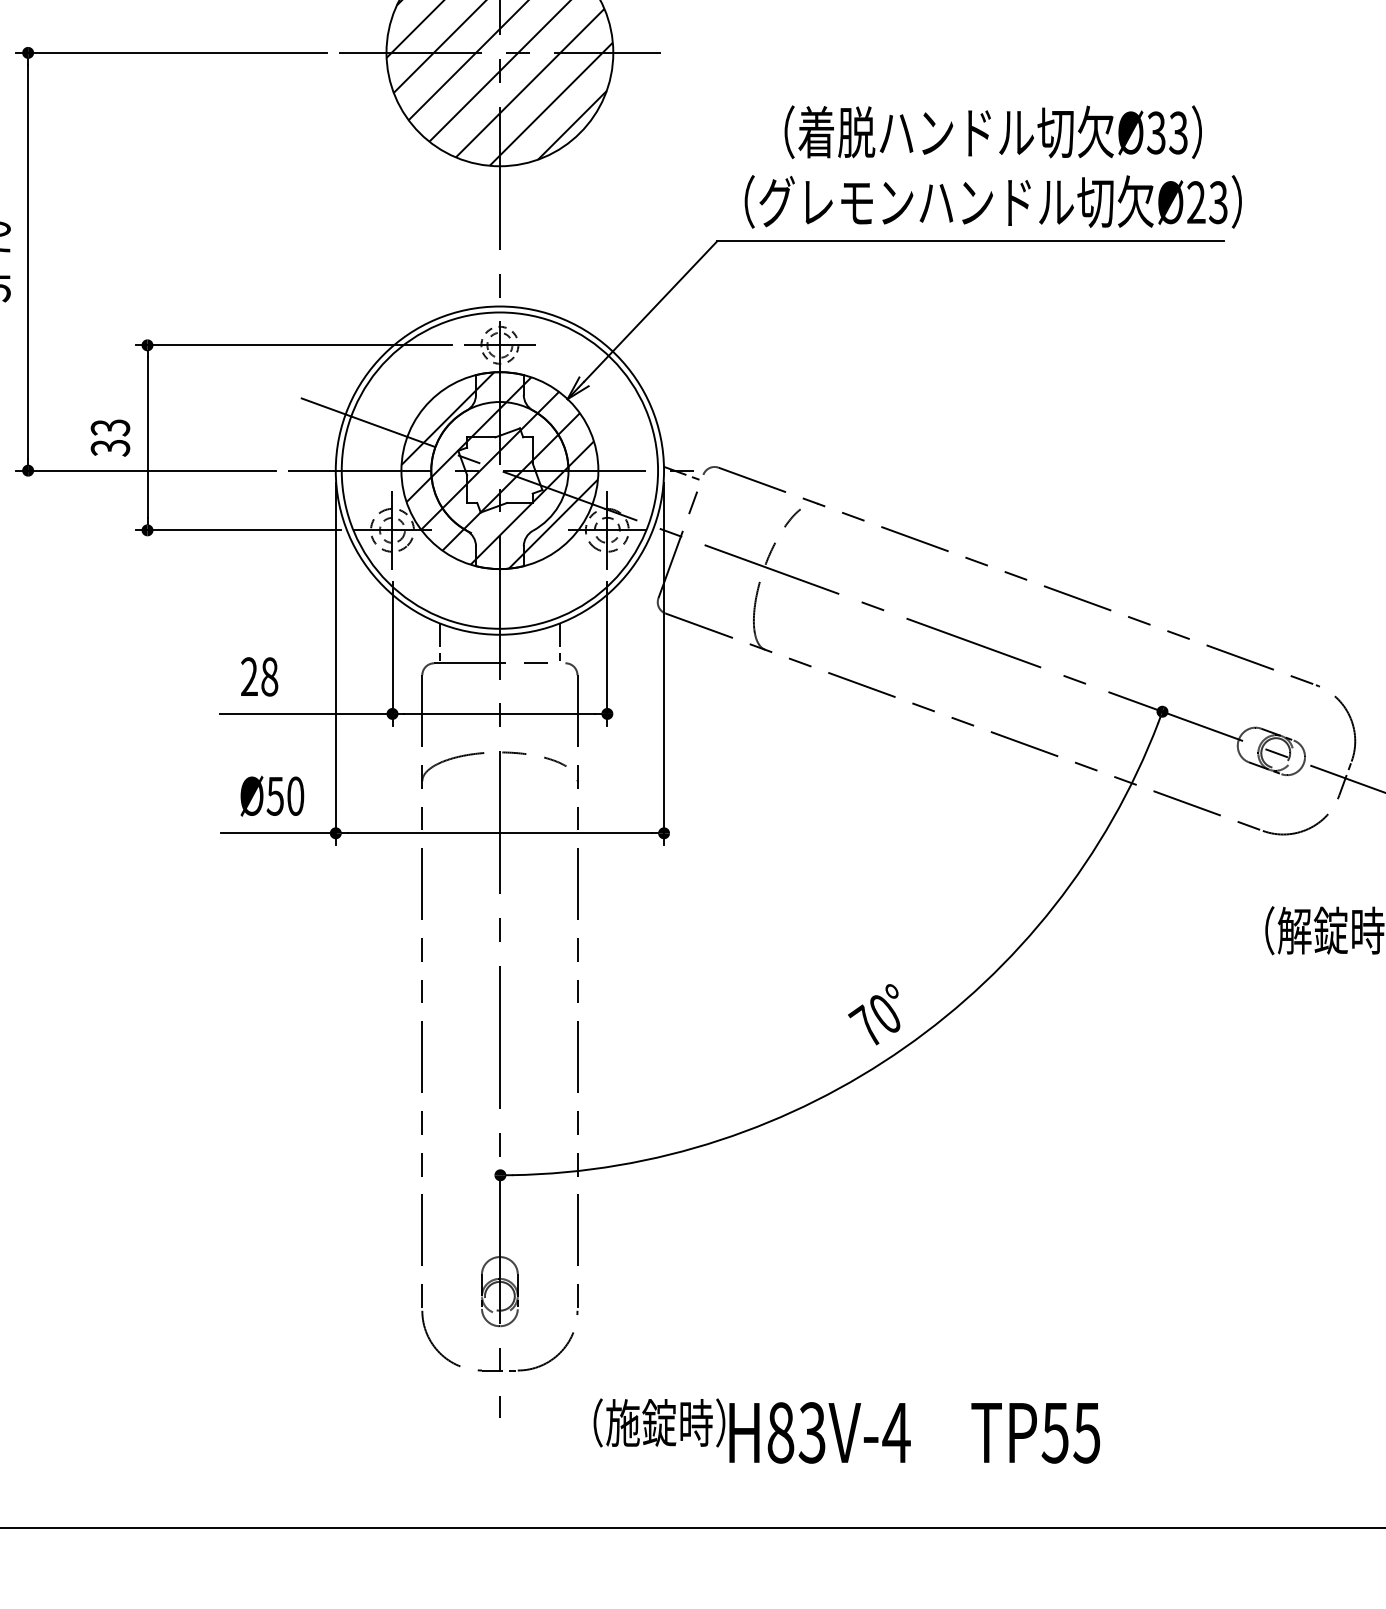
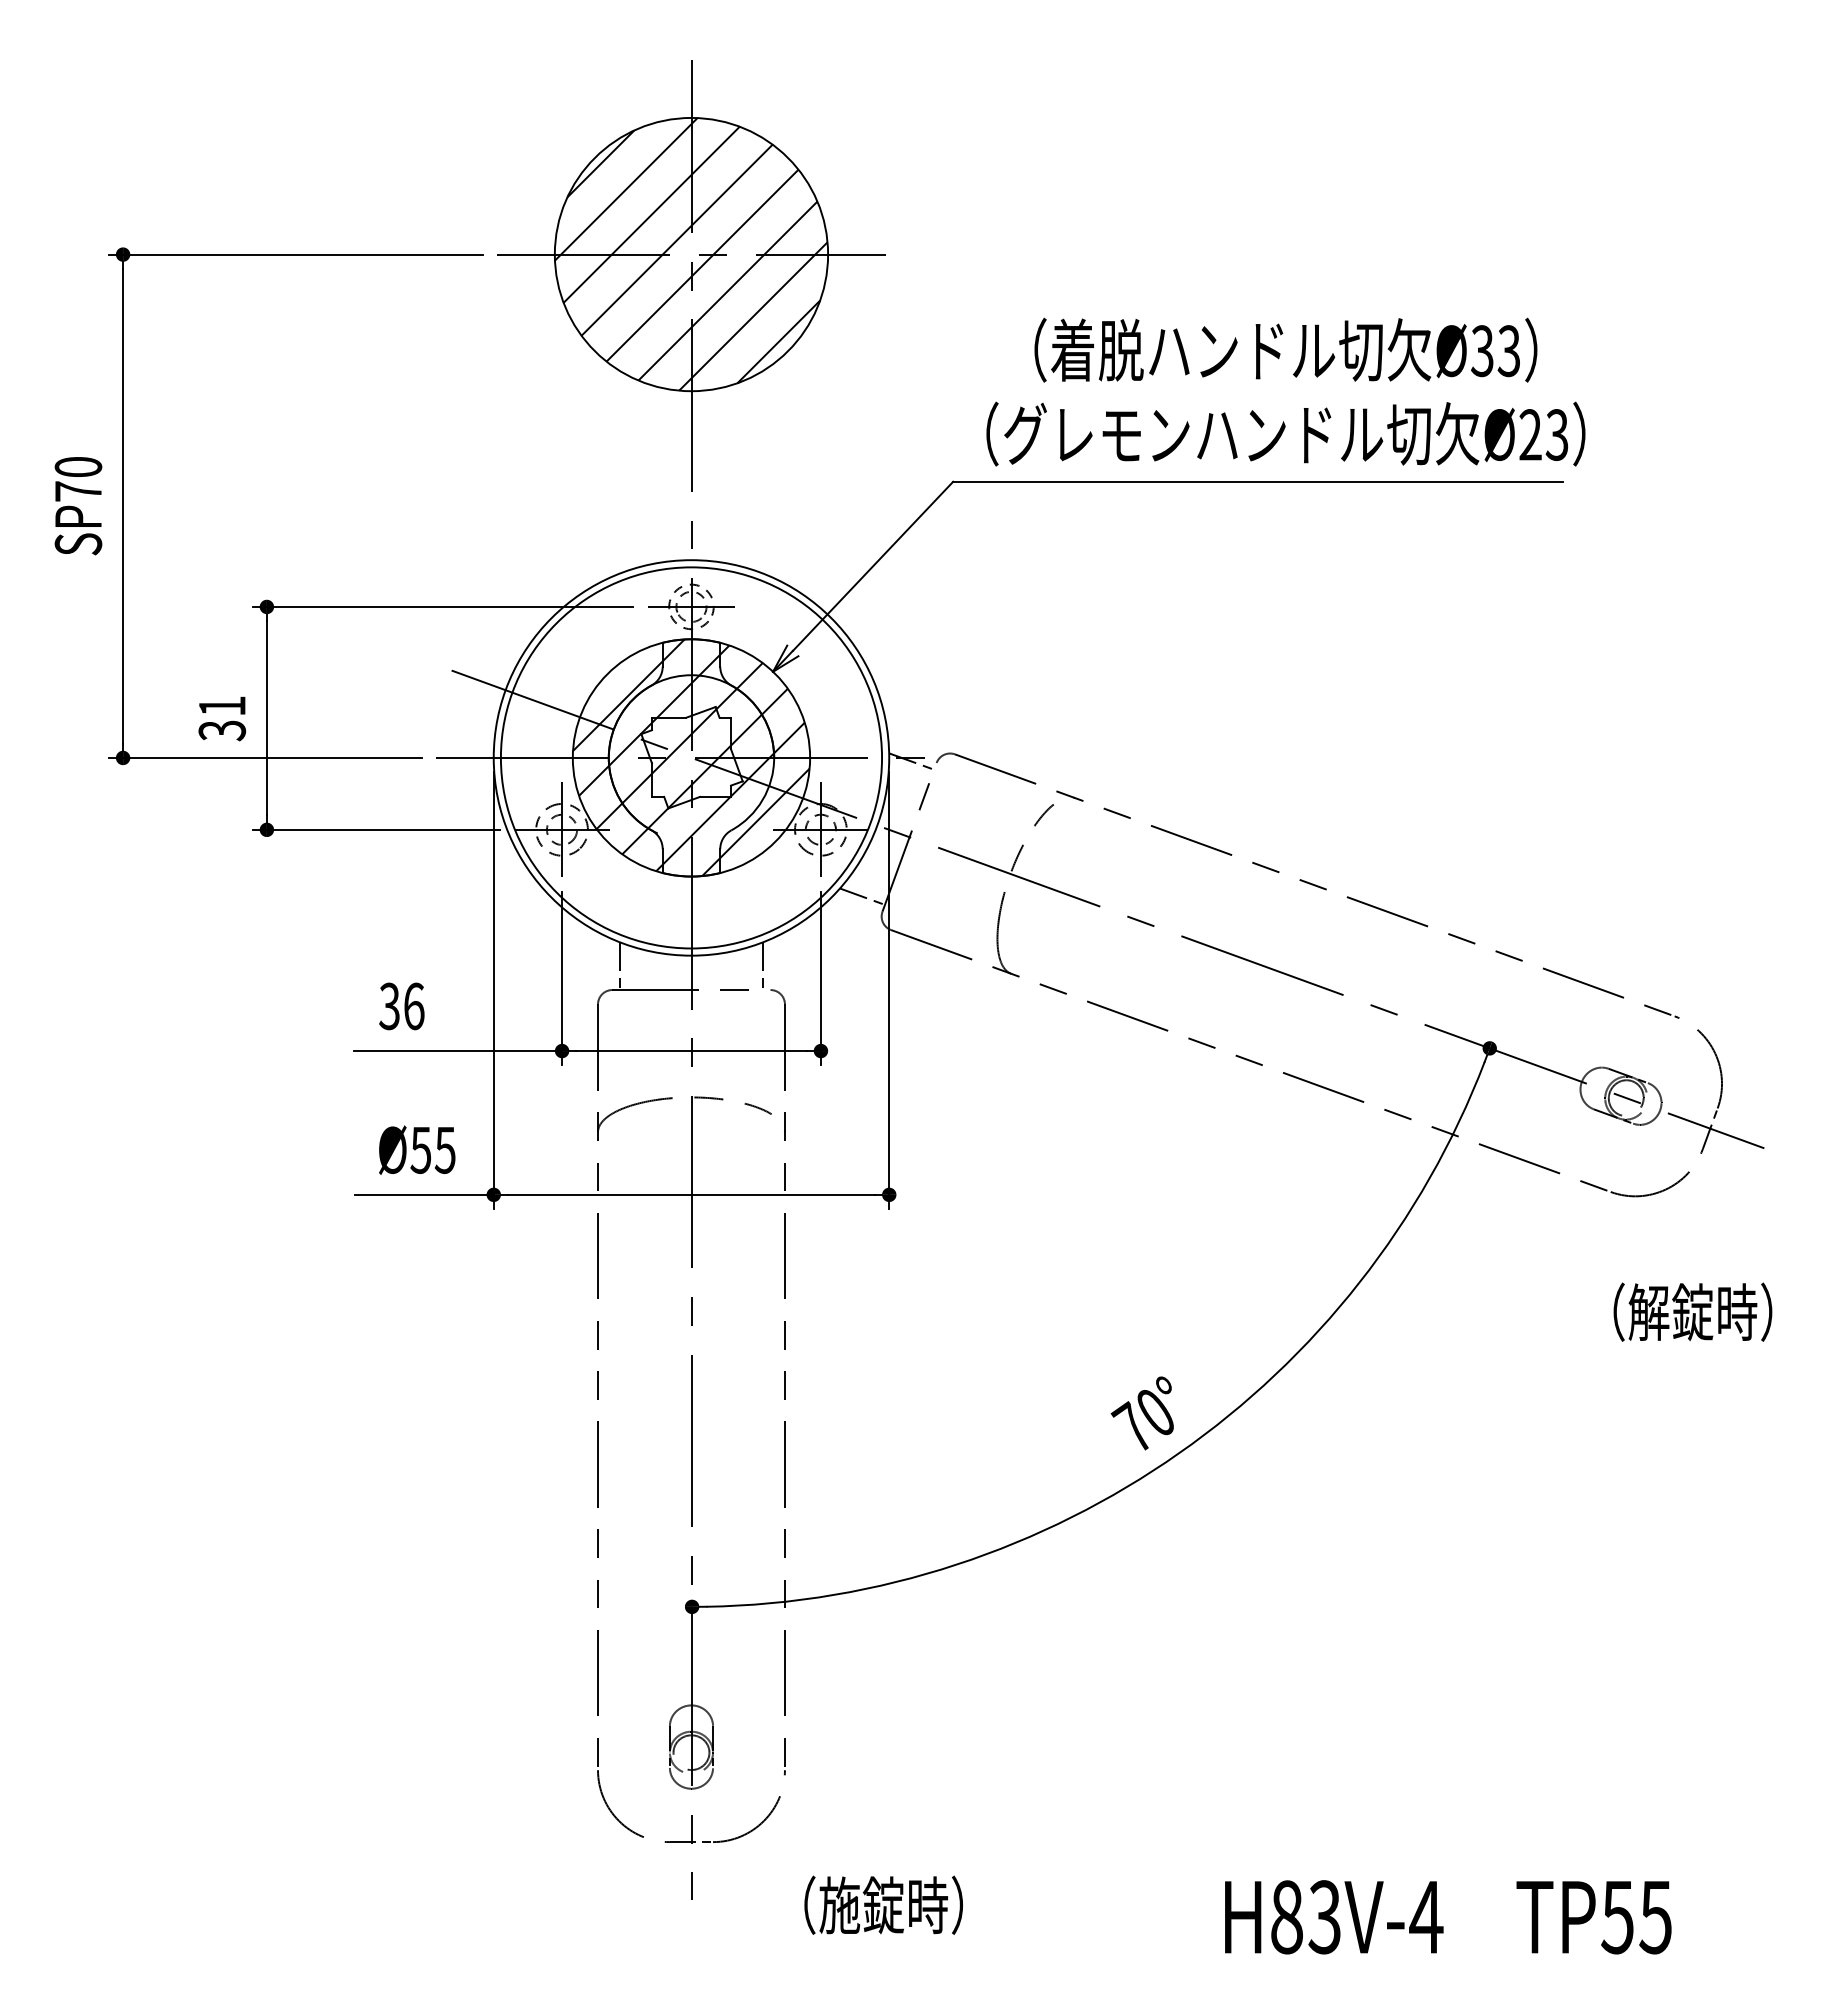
text: (110, 427) -> (222, 706), 33 -> 31
line: (641, 585) -> (861, 896), added
text: (259, 676) -> (401, 1006), 28 -> 36
text: (294, 795) -> (444, 1149), Ø50 -> Ø55
text: (914, 1433) -> (1448, 1917), moved

